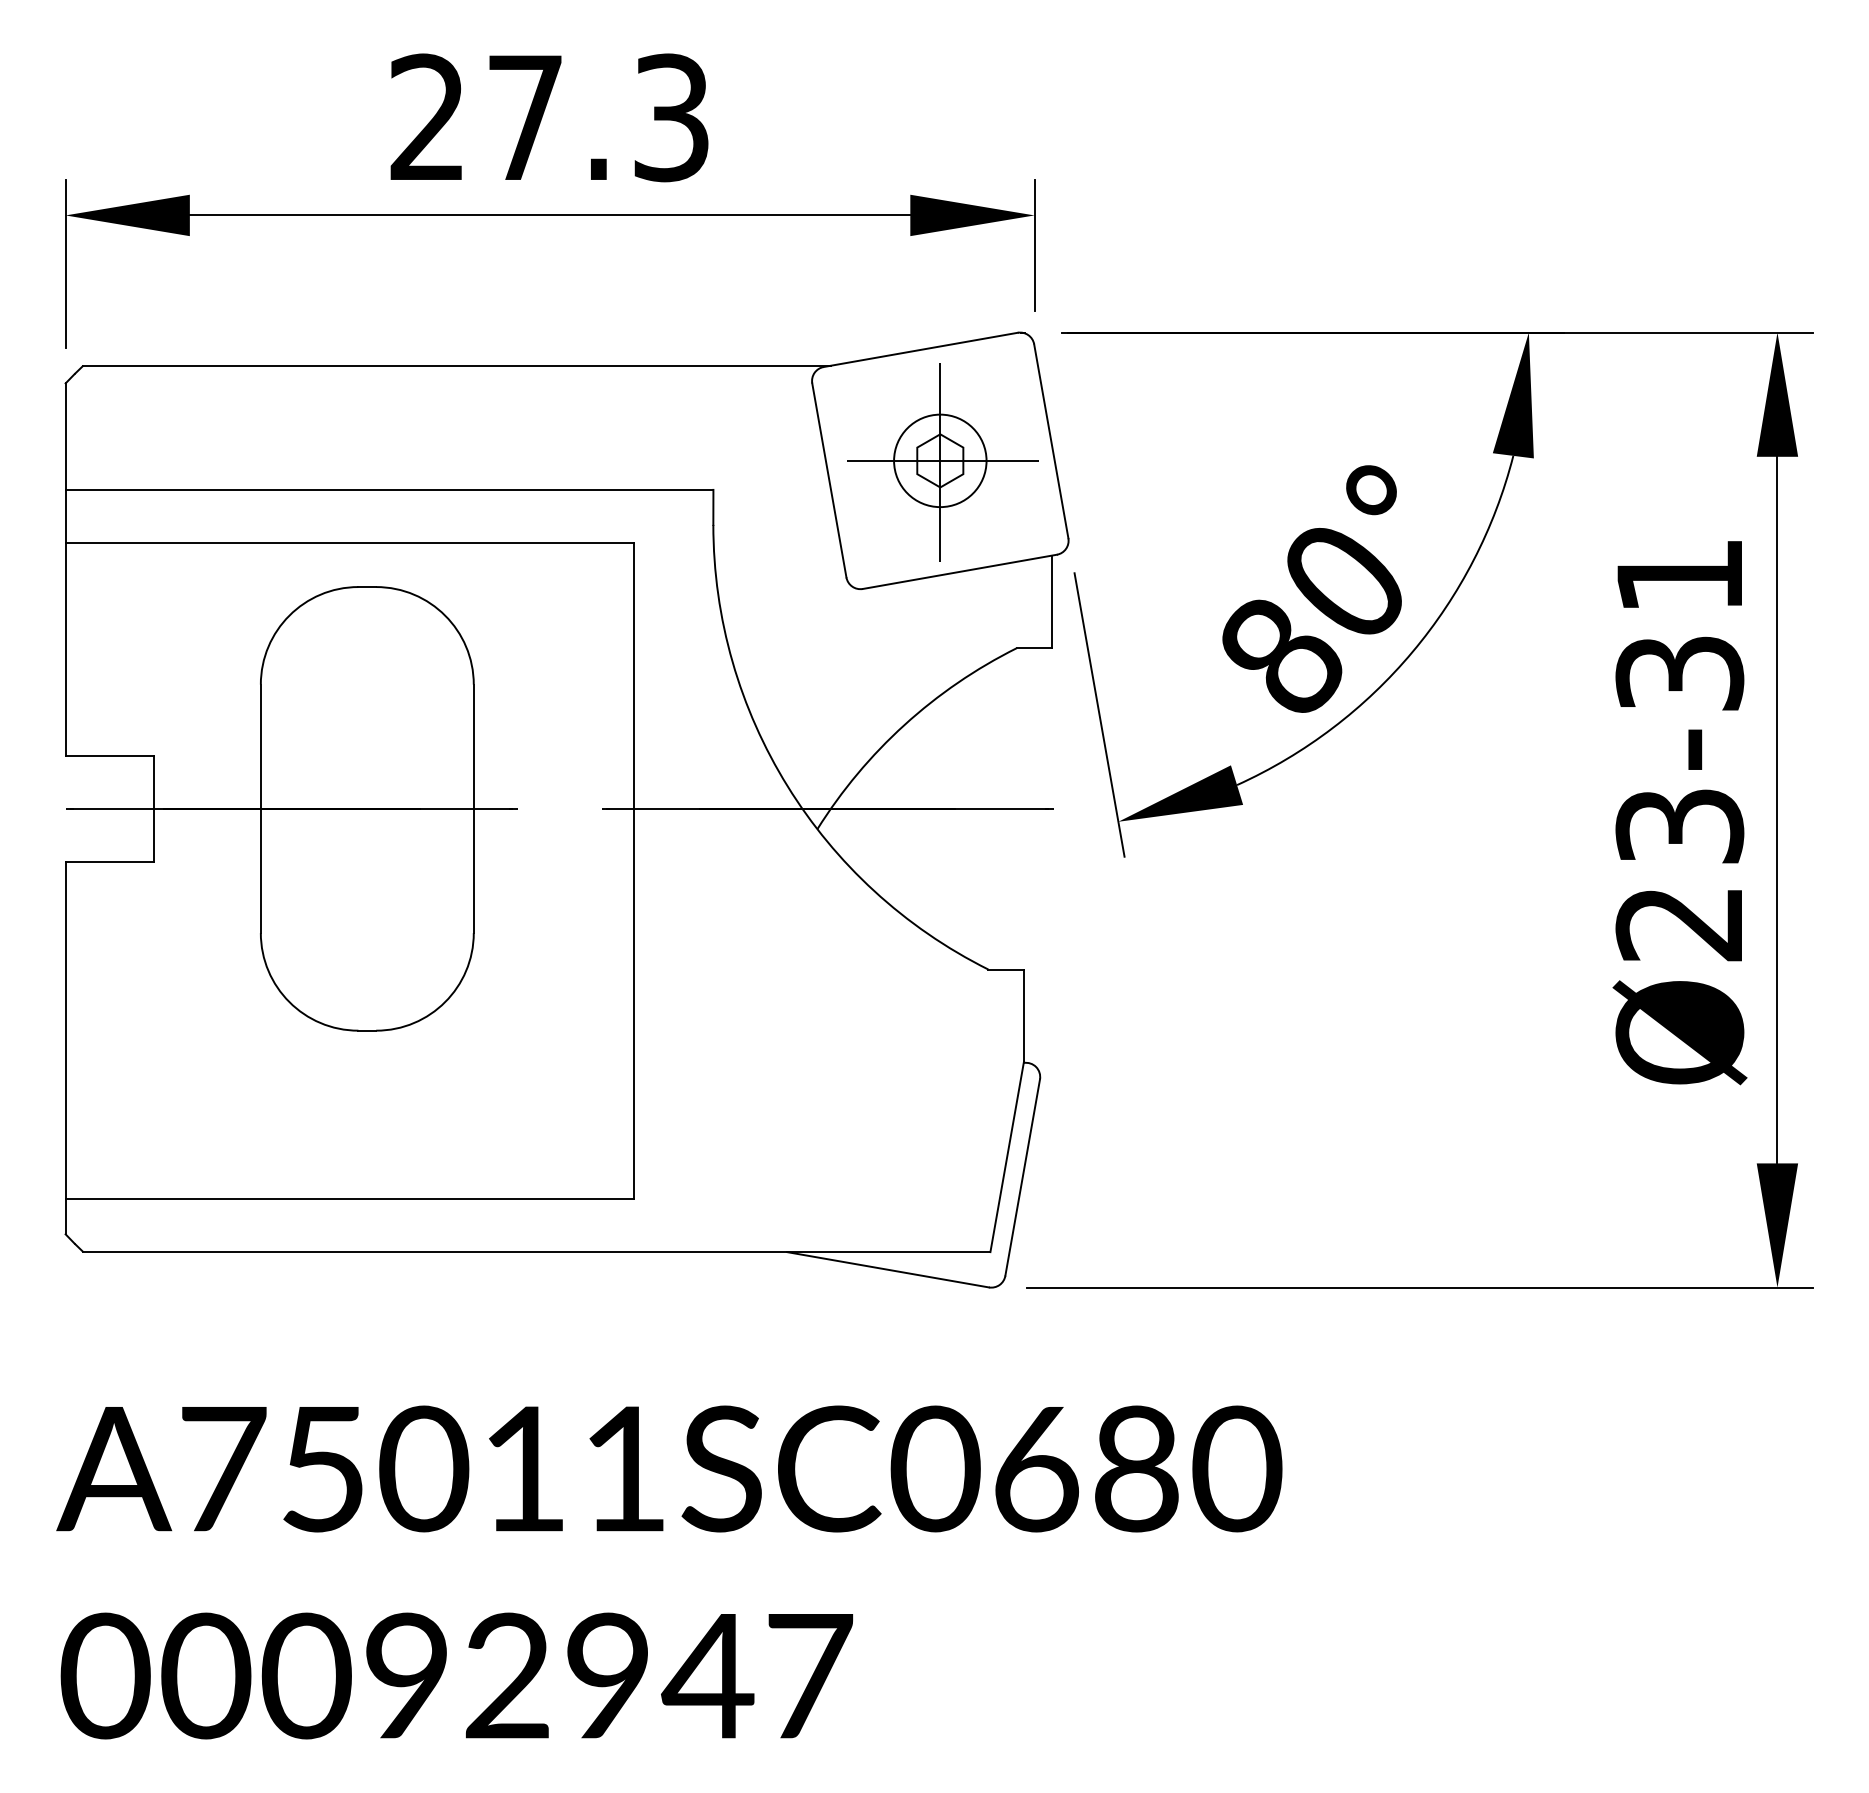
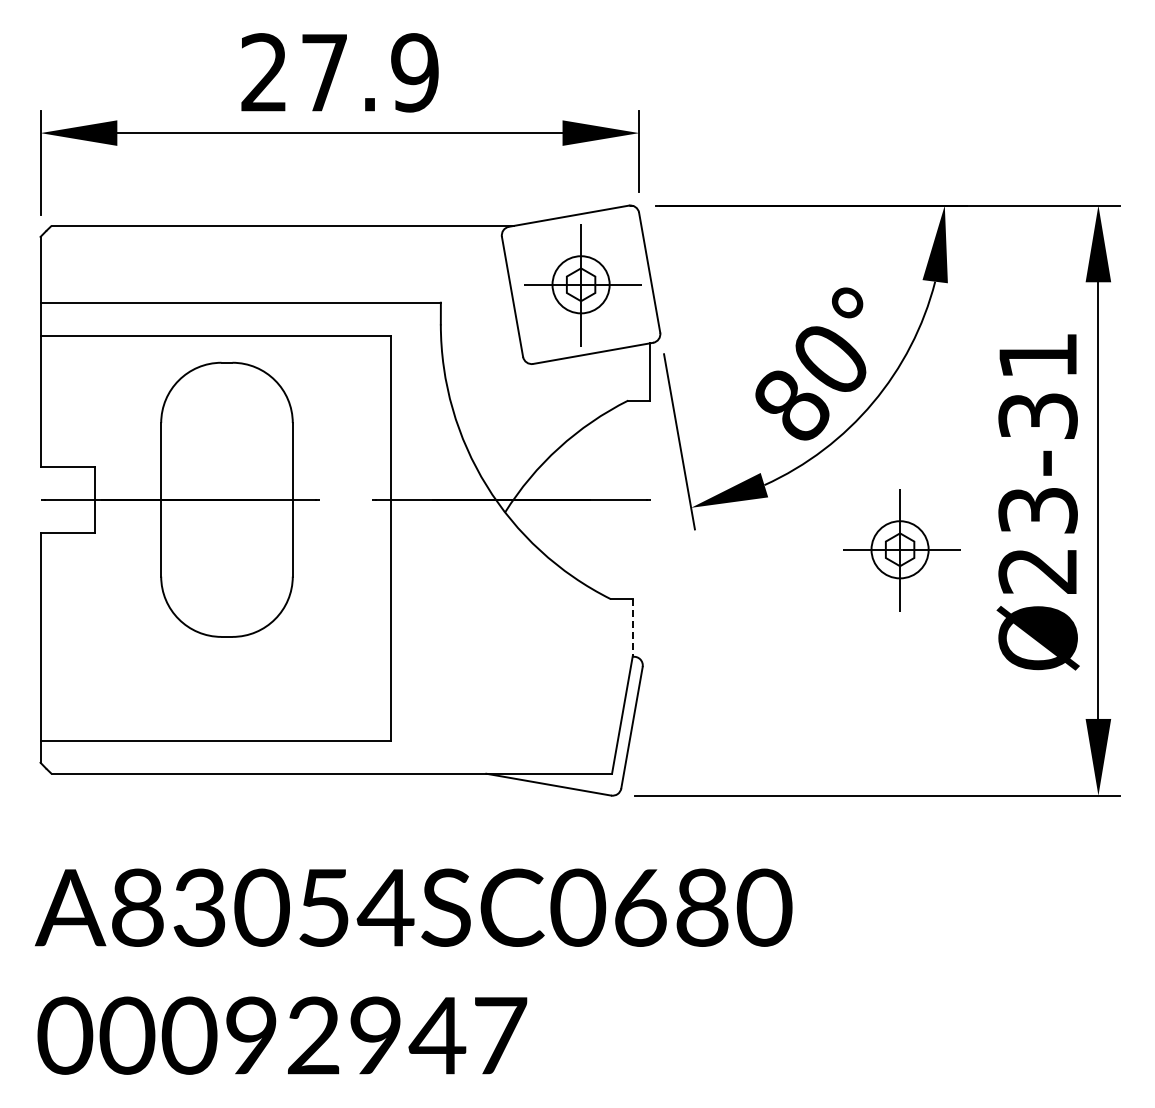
text: (670, 117) -> (414, 72), 27.3 -> 27.9
part: (1458, 890) -> (901, 550), added
line: (1023, 1015) -> (632, 627), solid -> dashed
text: (426, 1468) -> (263, 907), A75011SC0680 -> A83054SC0680

